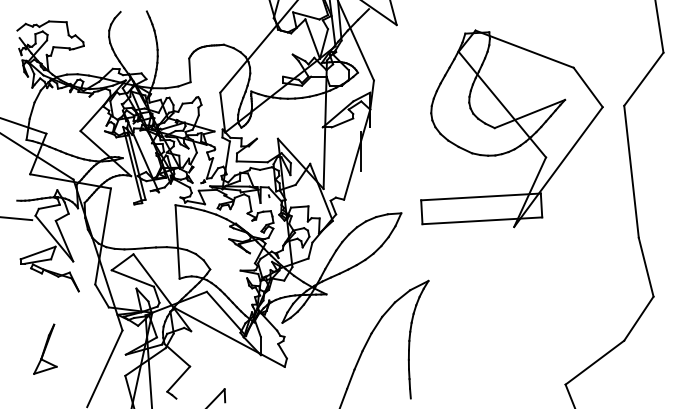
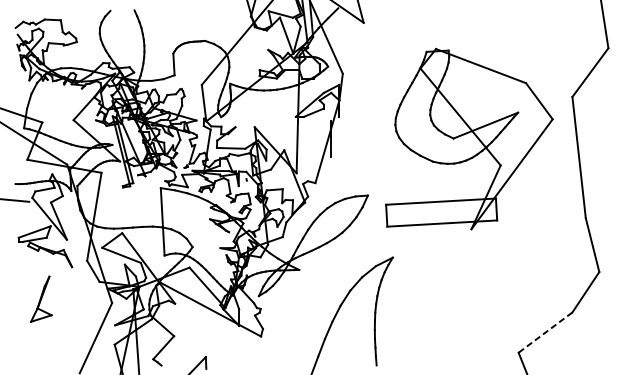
part: (511, 128) -> (468, 138), moved
part: (45, 348) -> (41, 298), moved
line: (594, 362) -> (545, 332), solid -> dashed

